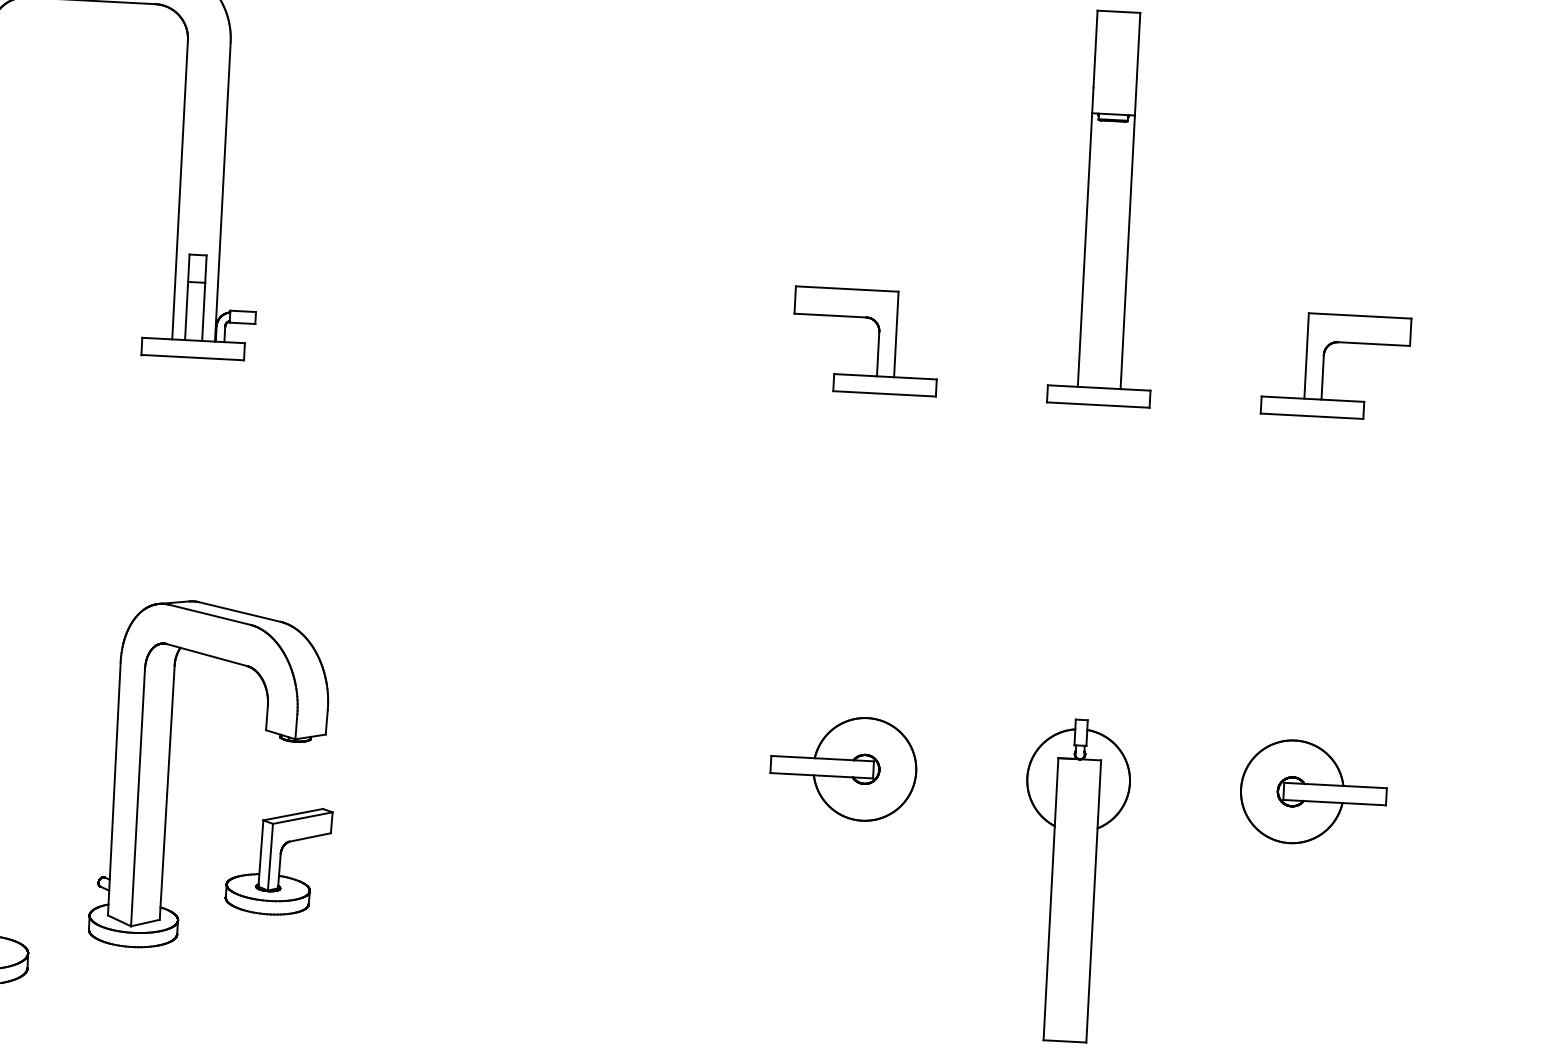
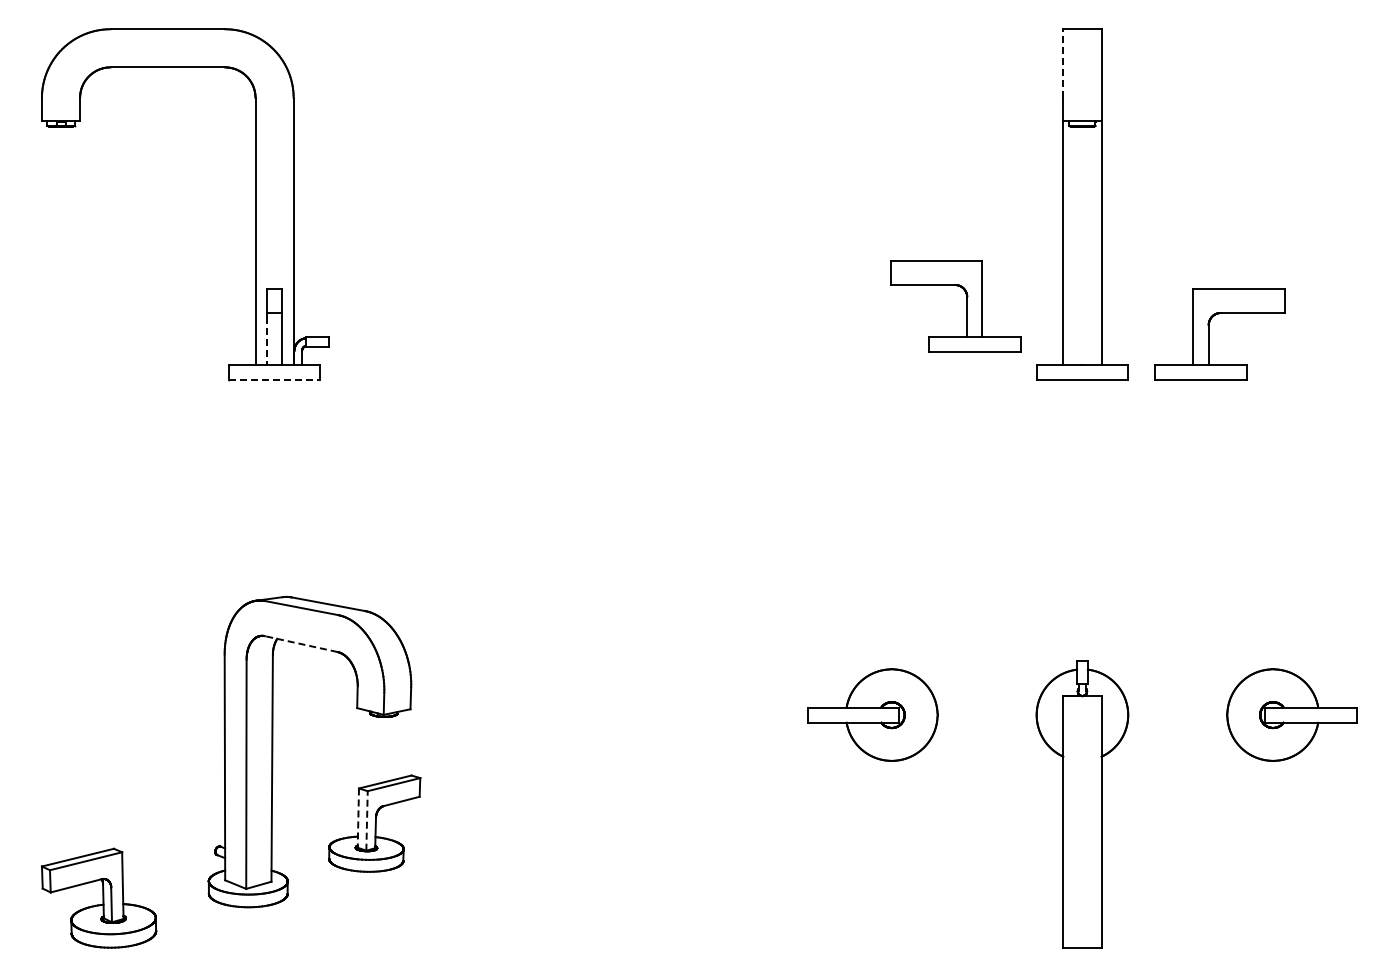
line: (1095, 49) -> (1063, 63), solid -> dashed
line: (185, 313) -> (266, 341), solid -> dashed
part: (877, 342) -> (966, 306), moved
line: (192, 358) -> (274, 380), solid -> dashed
part: (1324, 365) -> (1209, 334), moved
line: (206, 654) -> (300, 643), solid -> dashed
line: (261, 853) -> (358, 818), solid -> dashed
line: (271, 856) -> (367, 820), solid -> dashed

